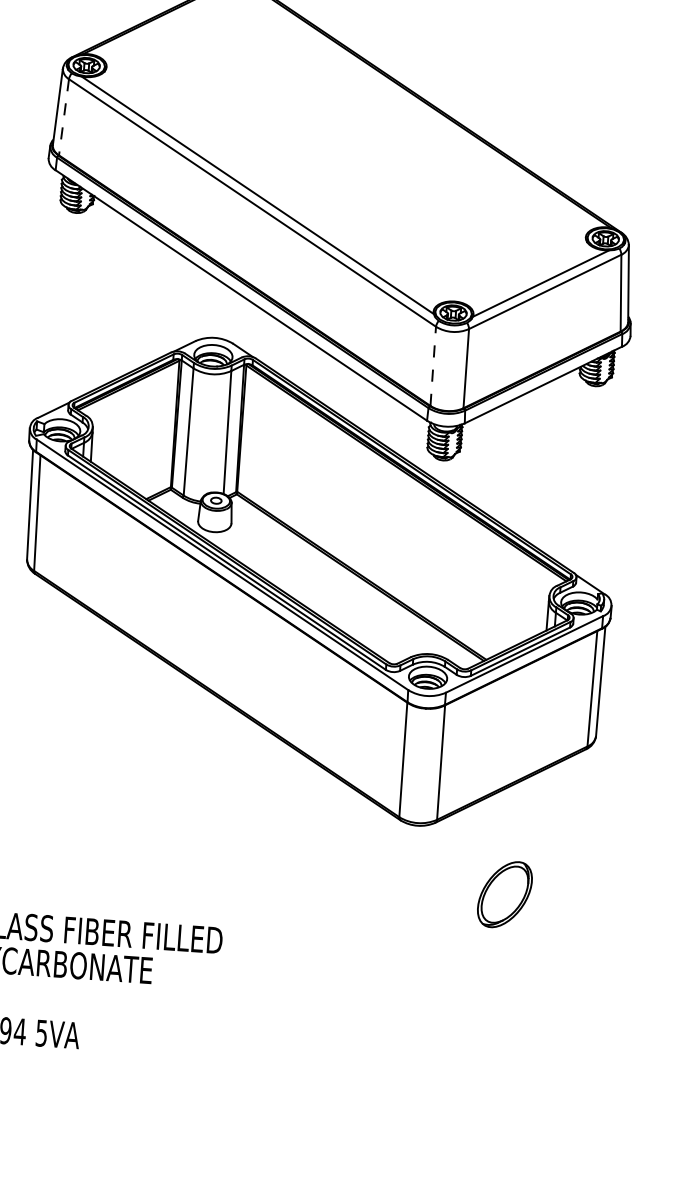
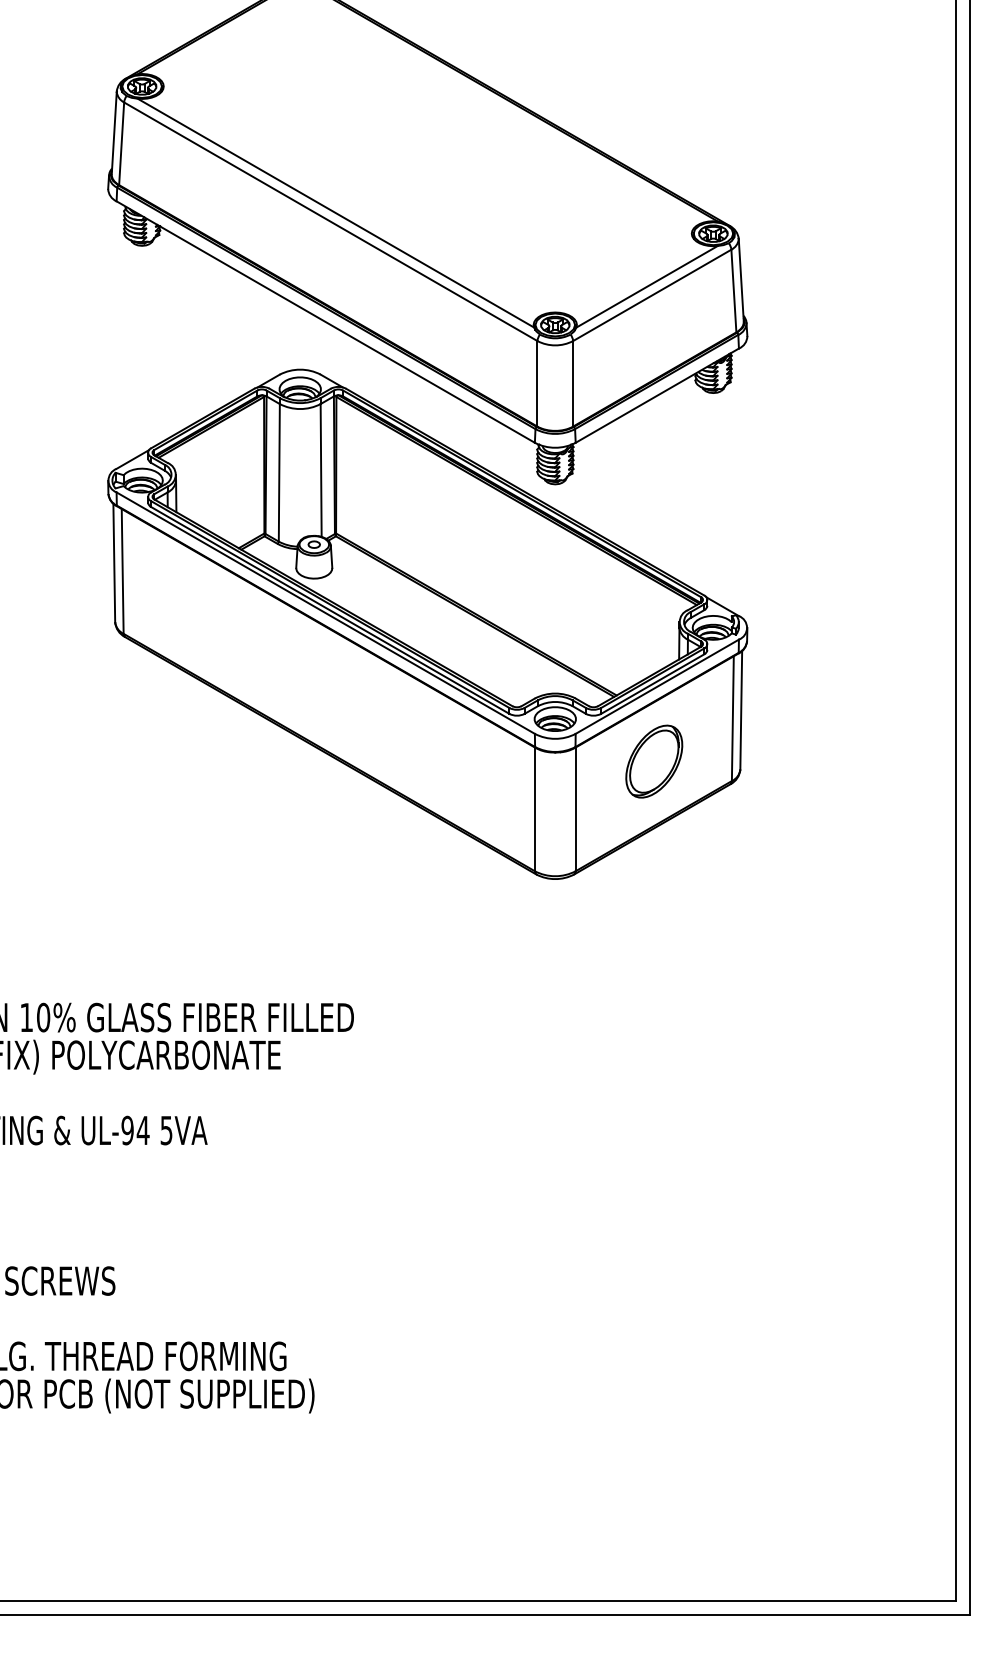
line: (63, 117) -> (121, 144), dashed -> solid
line: (433, 366) -> (537, 383), dashed -> solid
part: (505, 894) -> (654, 761), moved

